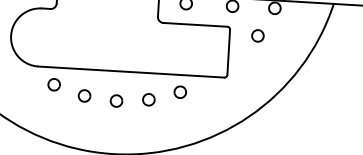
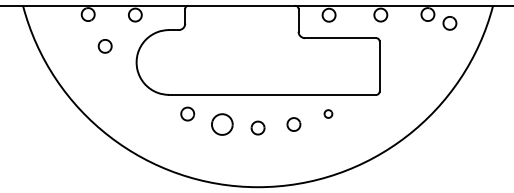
part: (257, 36) -> (449, 23), moved
part: (180, 91) -> (328, 113), size x0.6
part: (83, 95) -> (221, 124), size x1.6

